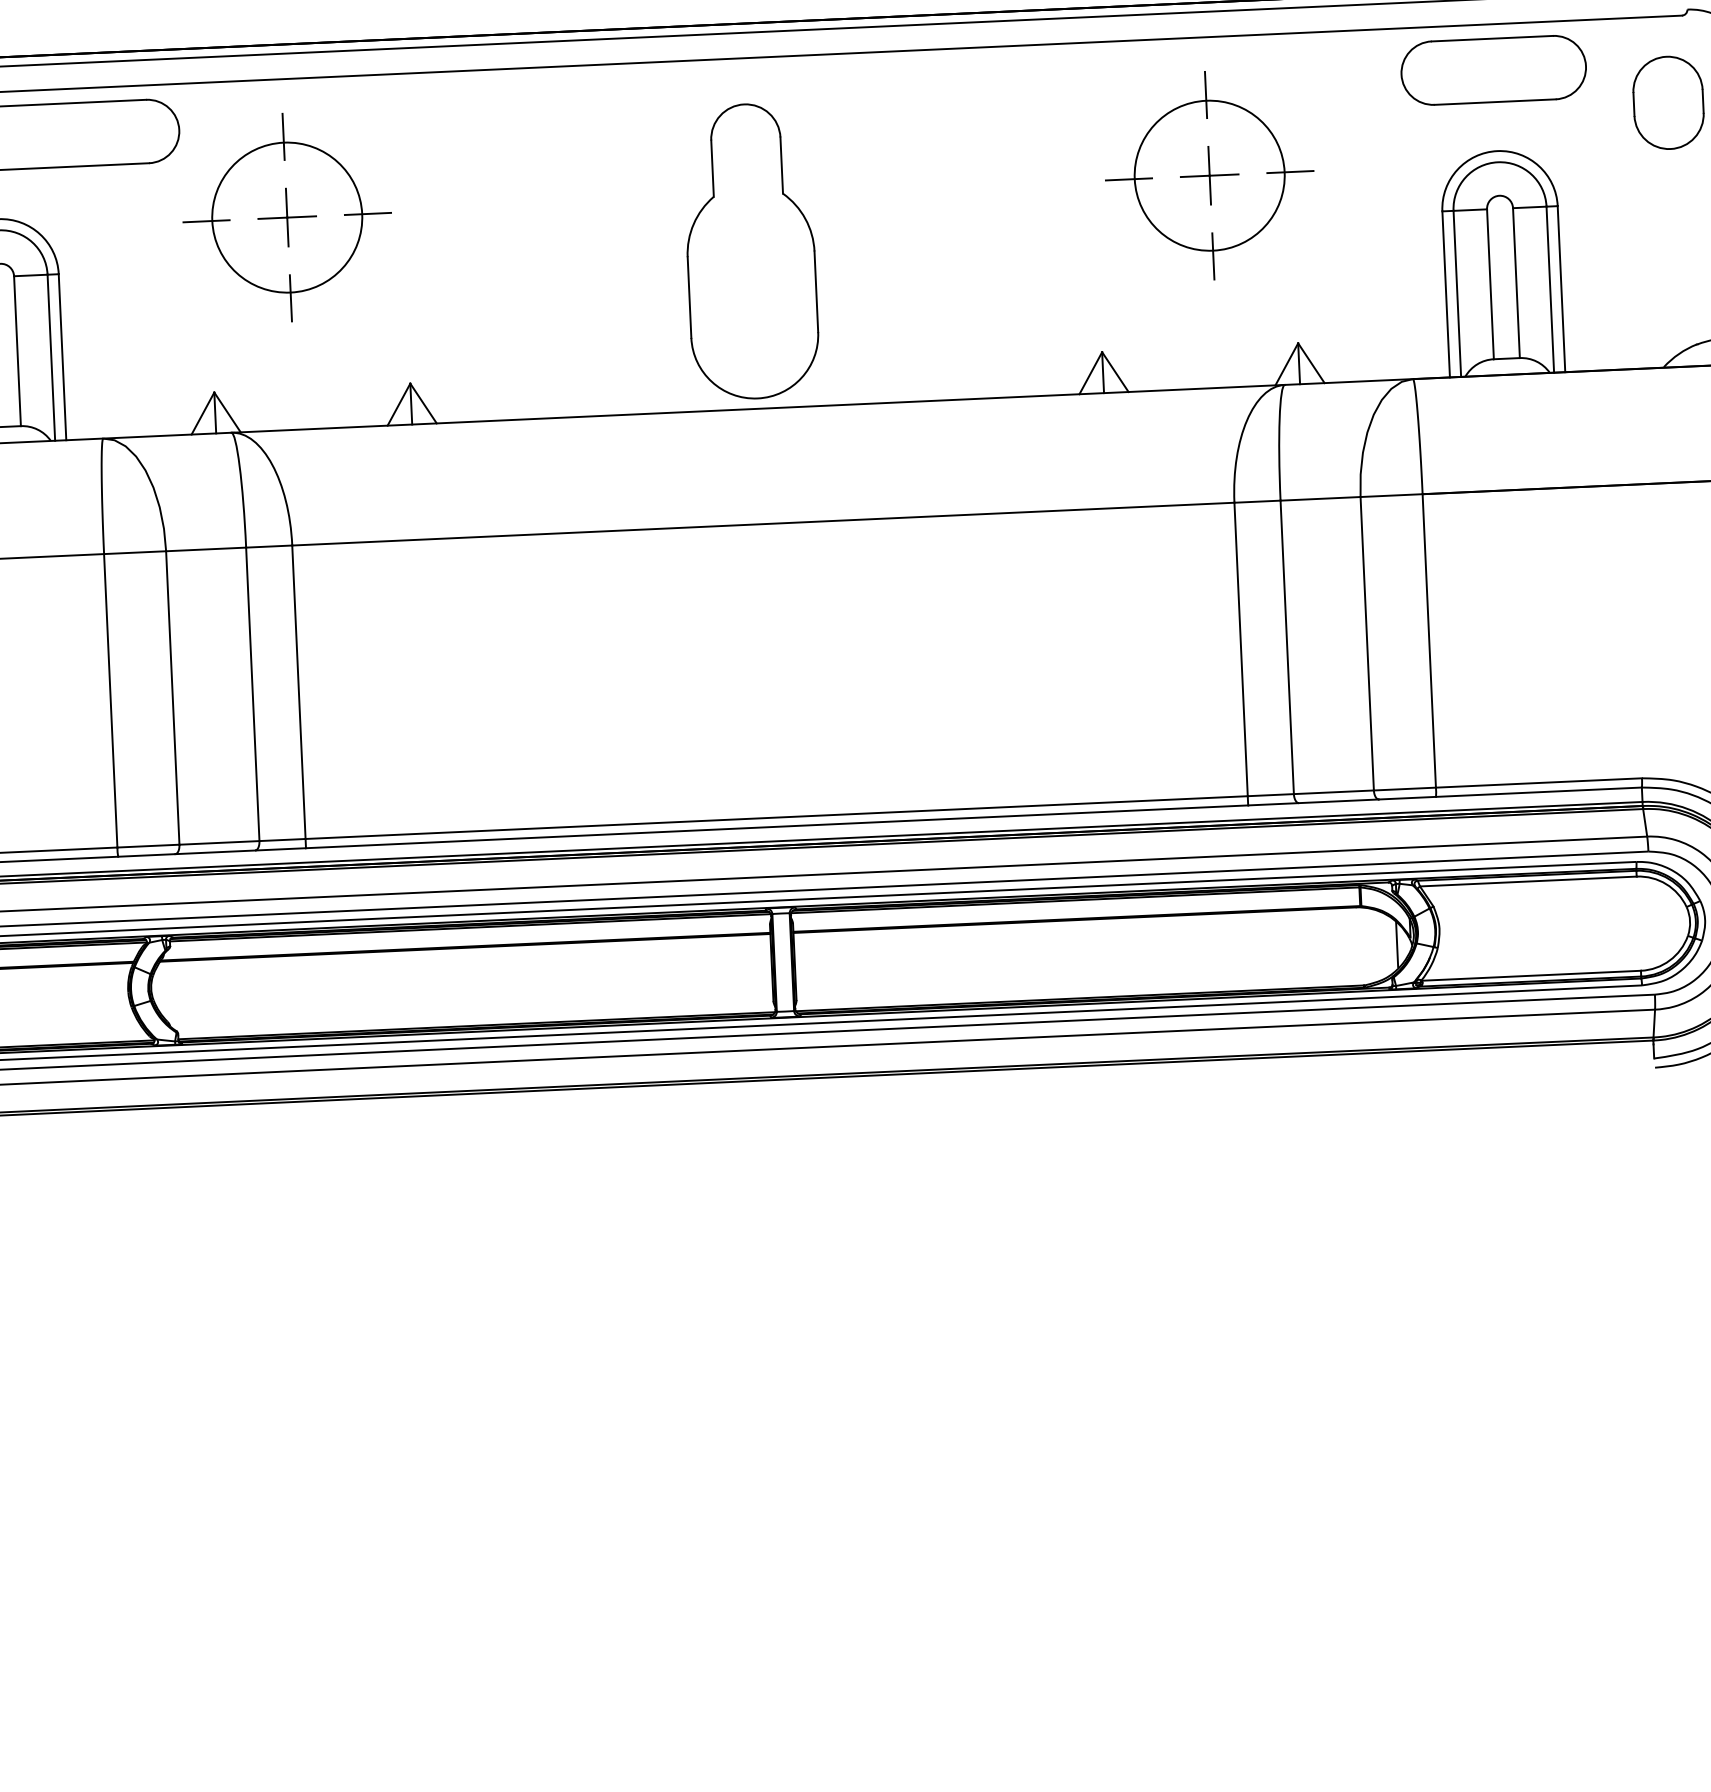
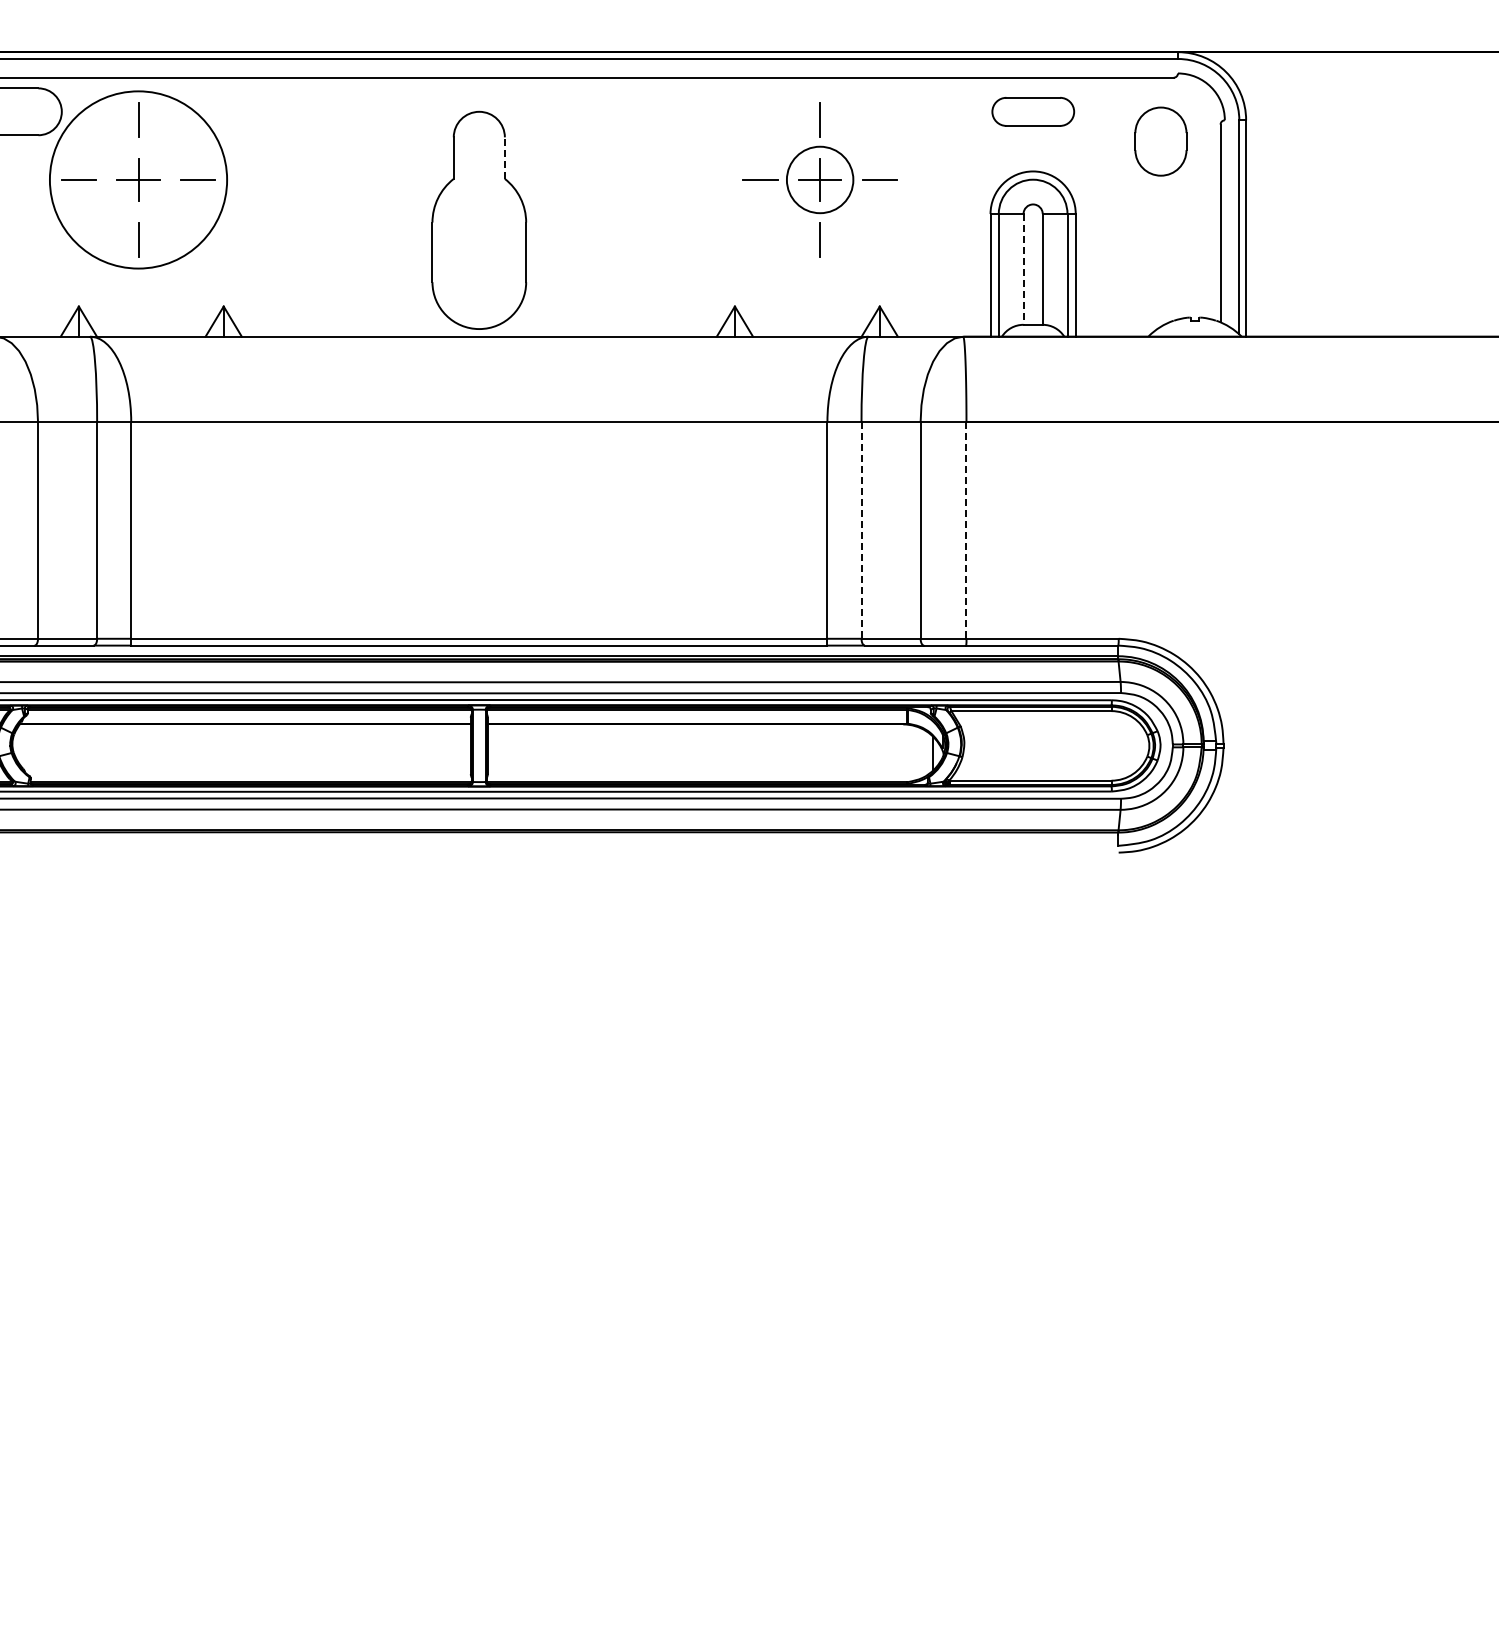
part: (1494, 69) -> (1033, 111), size x0.6
line: (781, 166) -> (504, 158), solid -> dashed
circle: (1208, 175) -> (819, 179), size x0.6
circle: (287, 216) -> (138, 179), size x1.6
line: (1490, 284) -> (1023, 269), solid -> dashed
line: (1429, 641) -> (966, 530), solid -> dashed
line: (1287, 647) -> (861, 530), solid -> dashed

